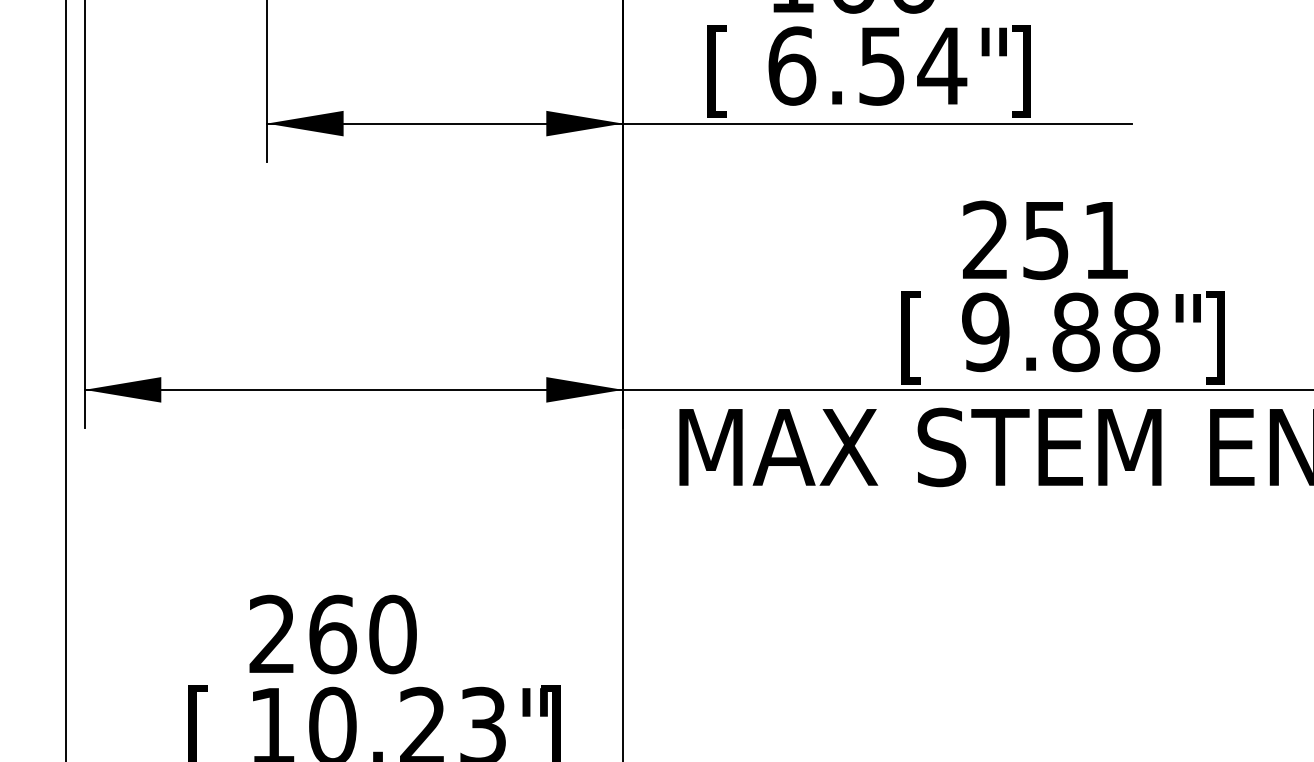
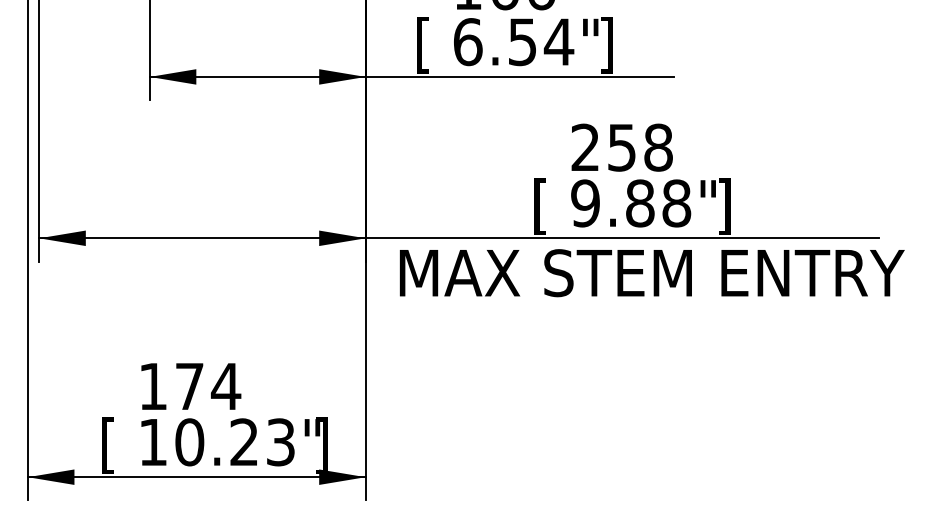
text: (1106, 240) -> (658, 147), 251 -> 258
text: (333, 634) -> (190, 386), 260 -> 174

